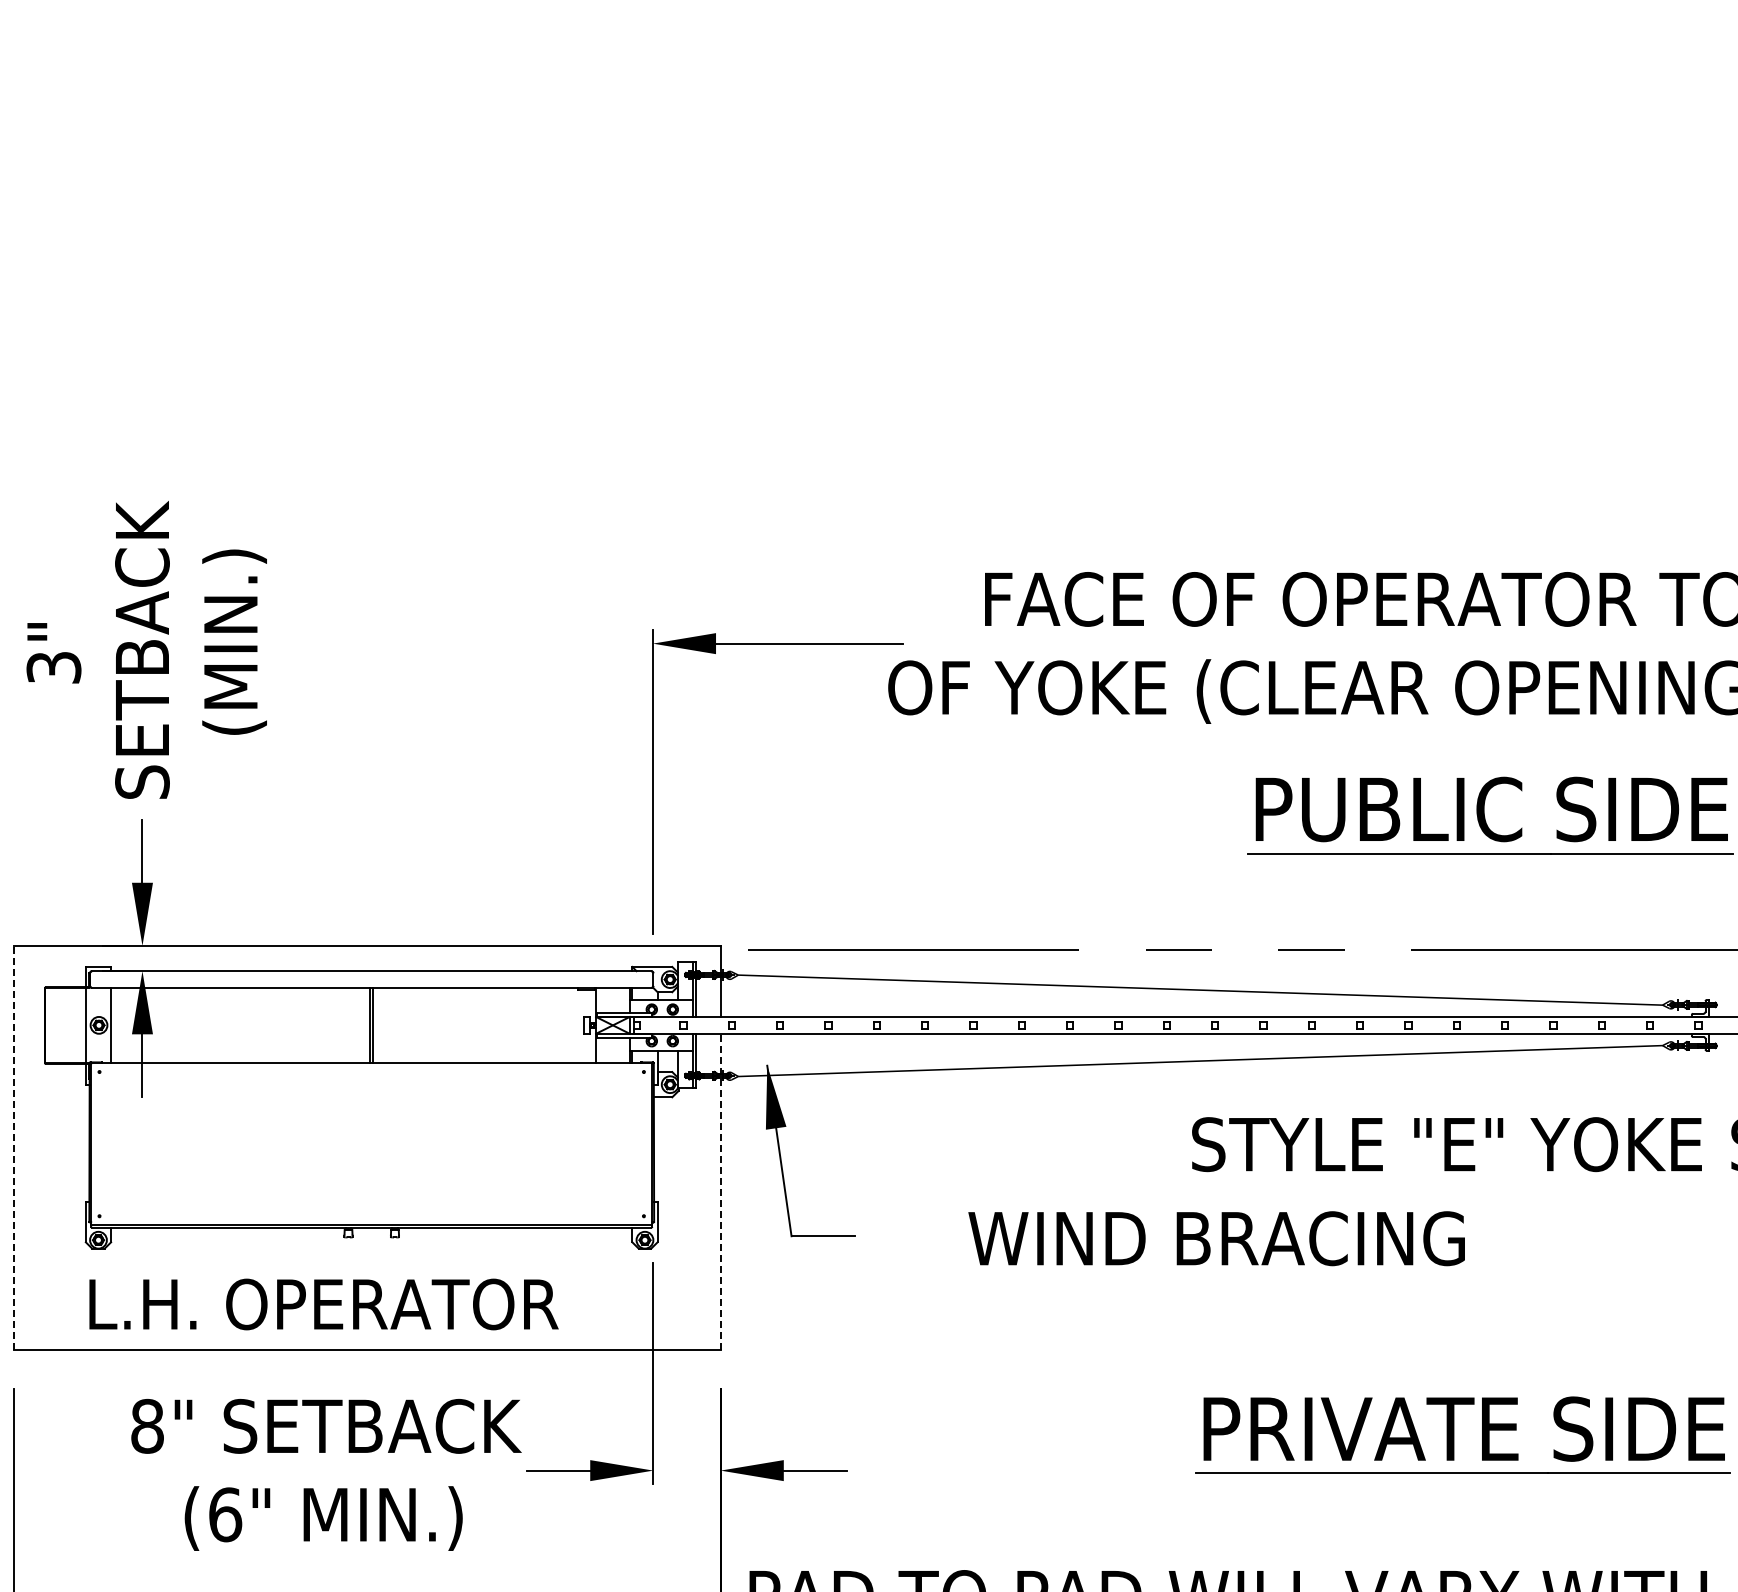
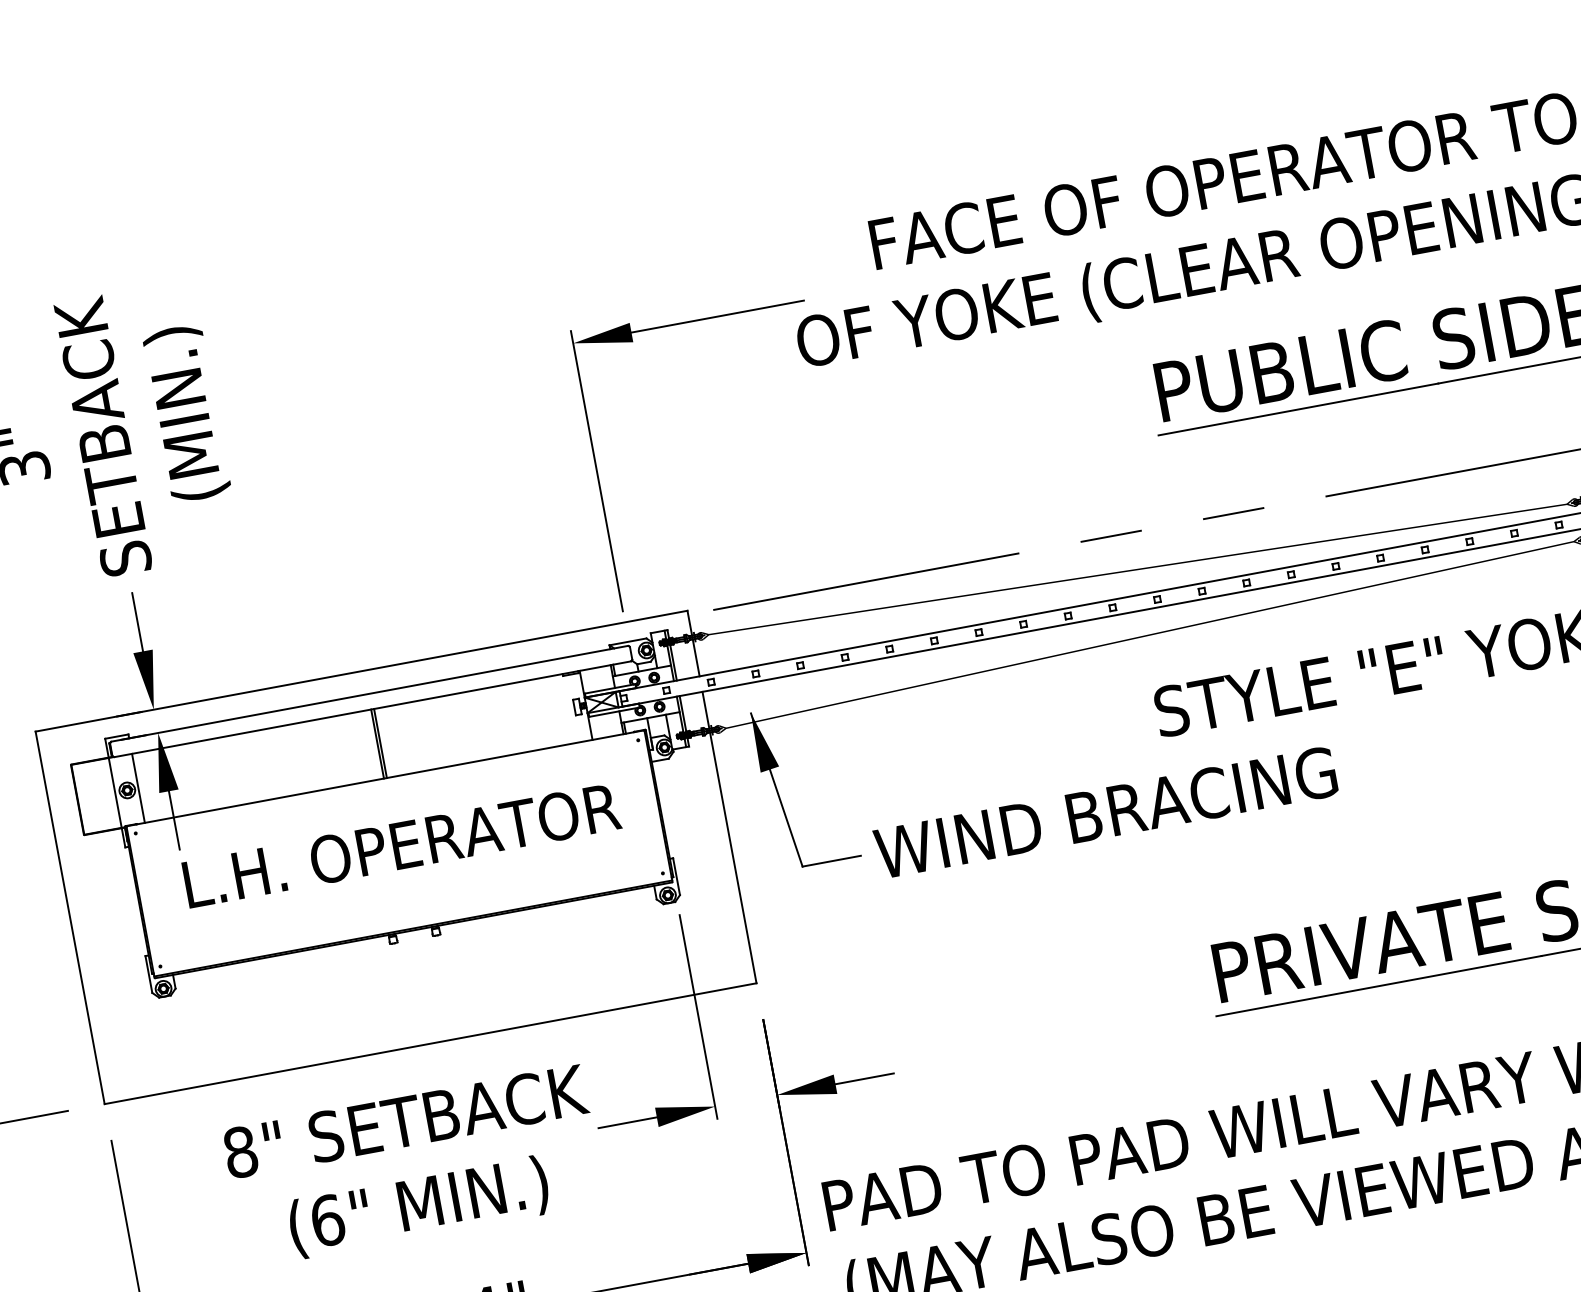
line: (14, 1147) -> (70, 917), dashed -> solid
line: (720, 1191) -> (729, 837), dashed -> solid
text: (1216, 1238) -> (1105, 812), moved
text: (323, 1304) -> (401, 845), moved

